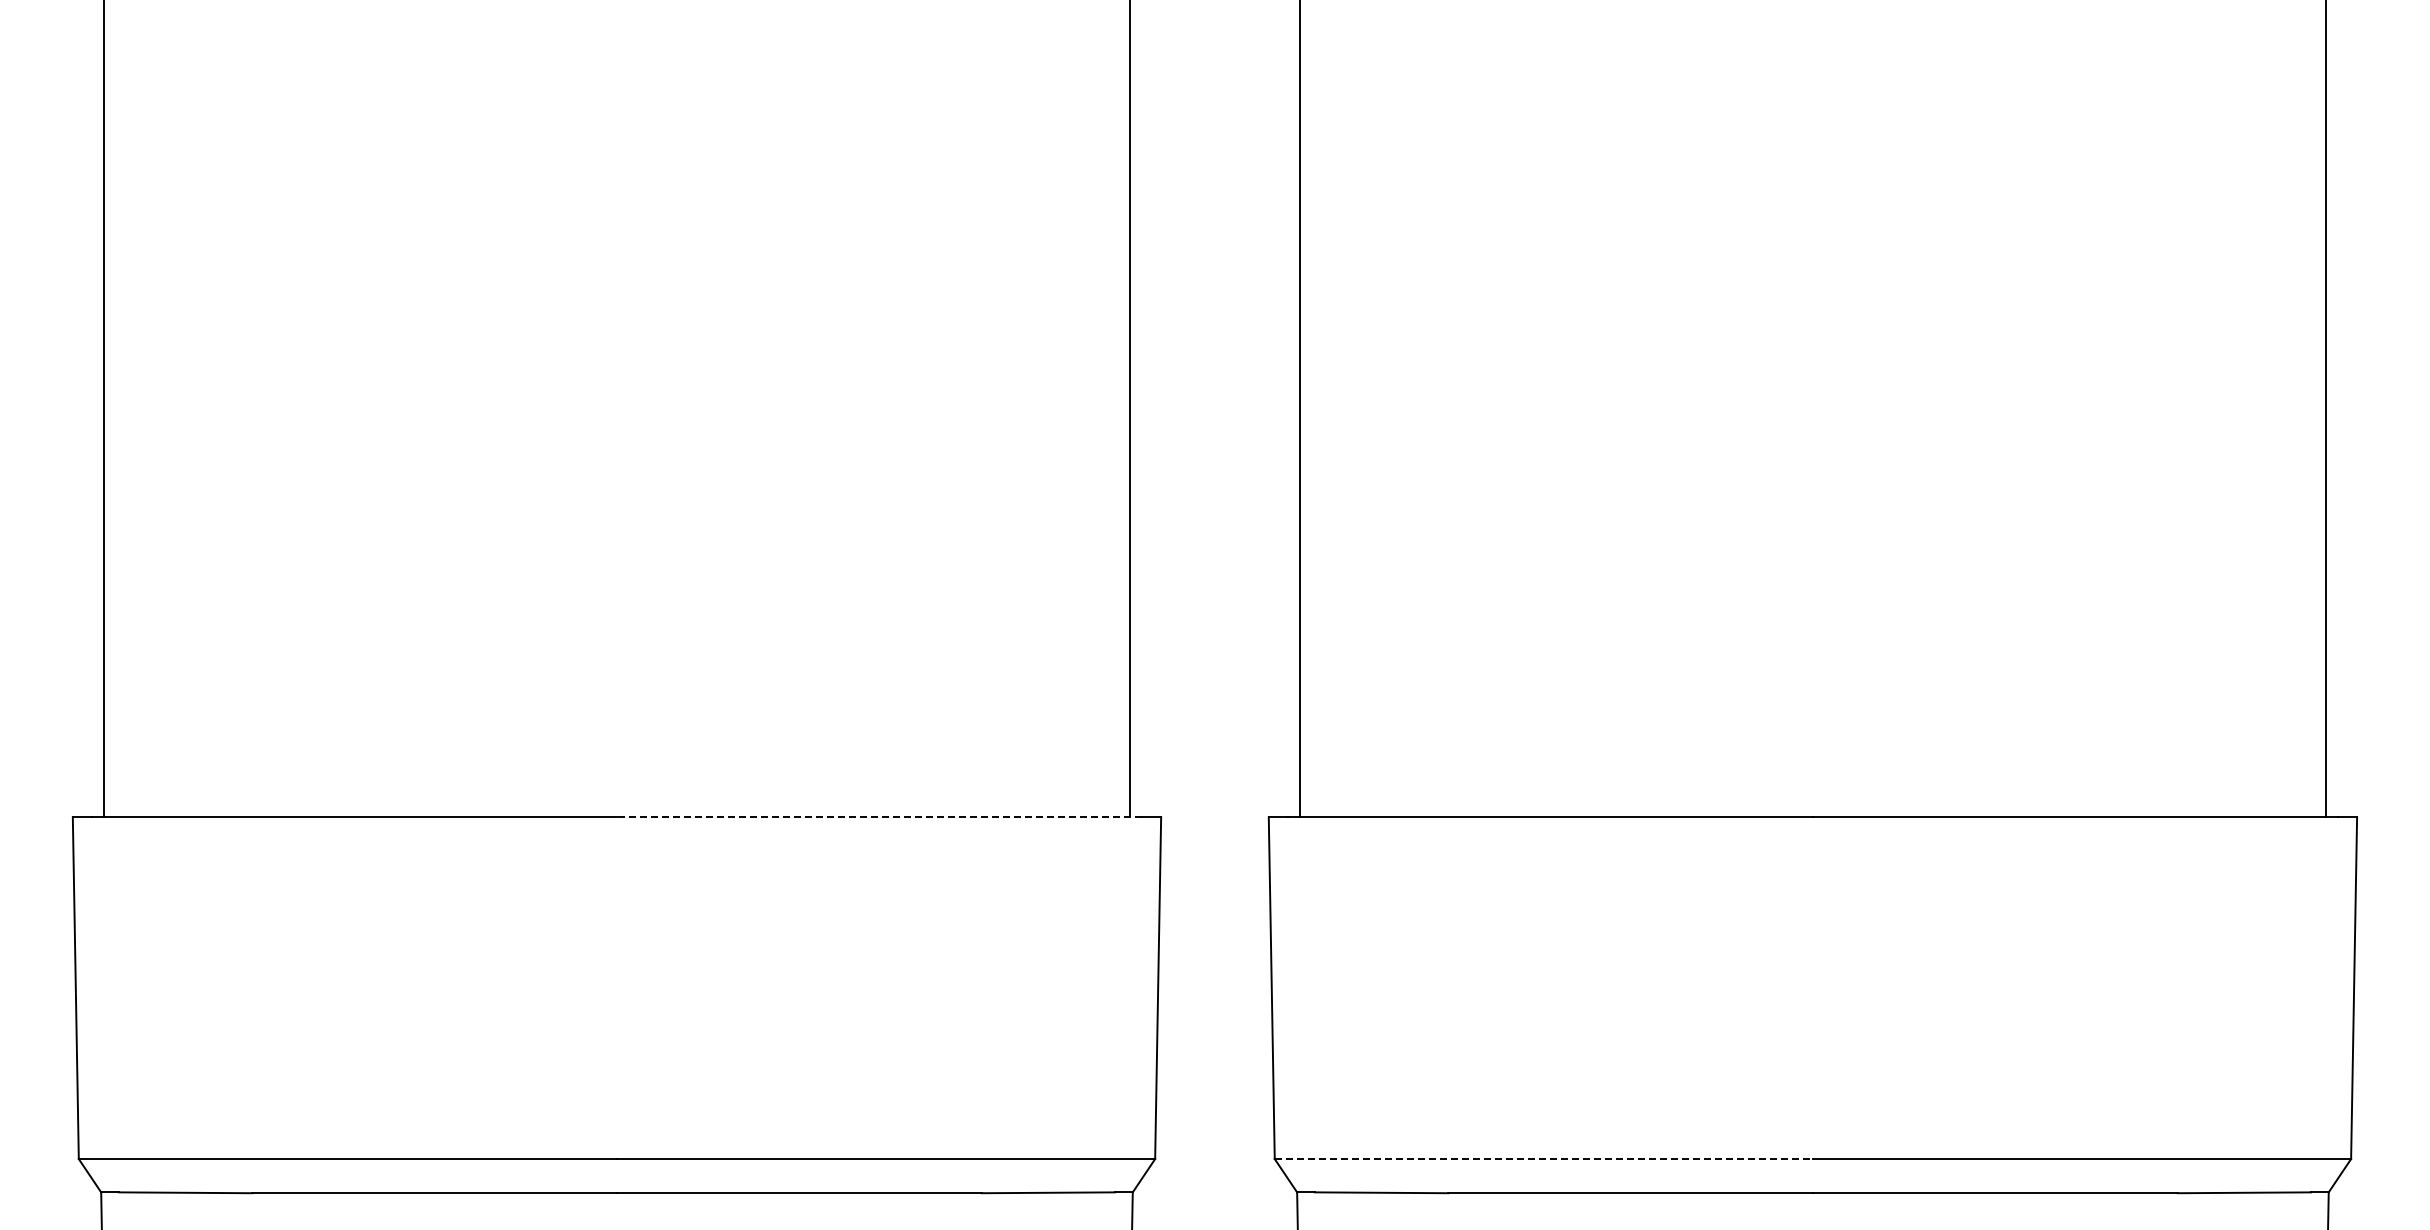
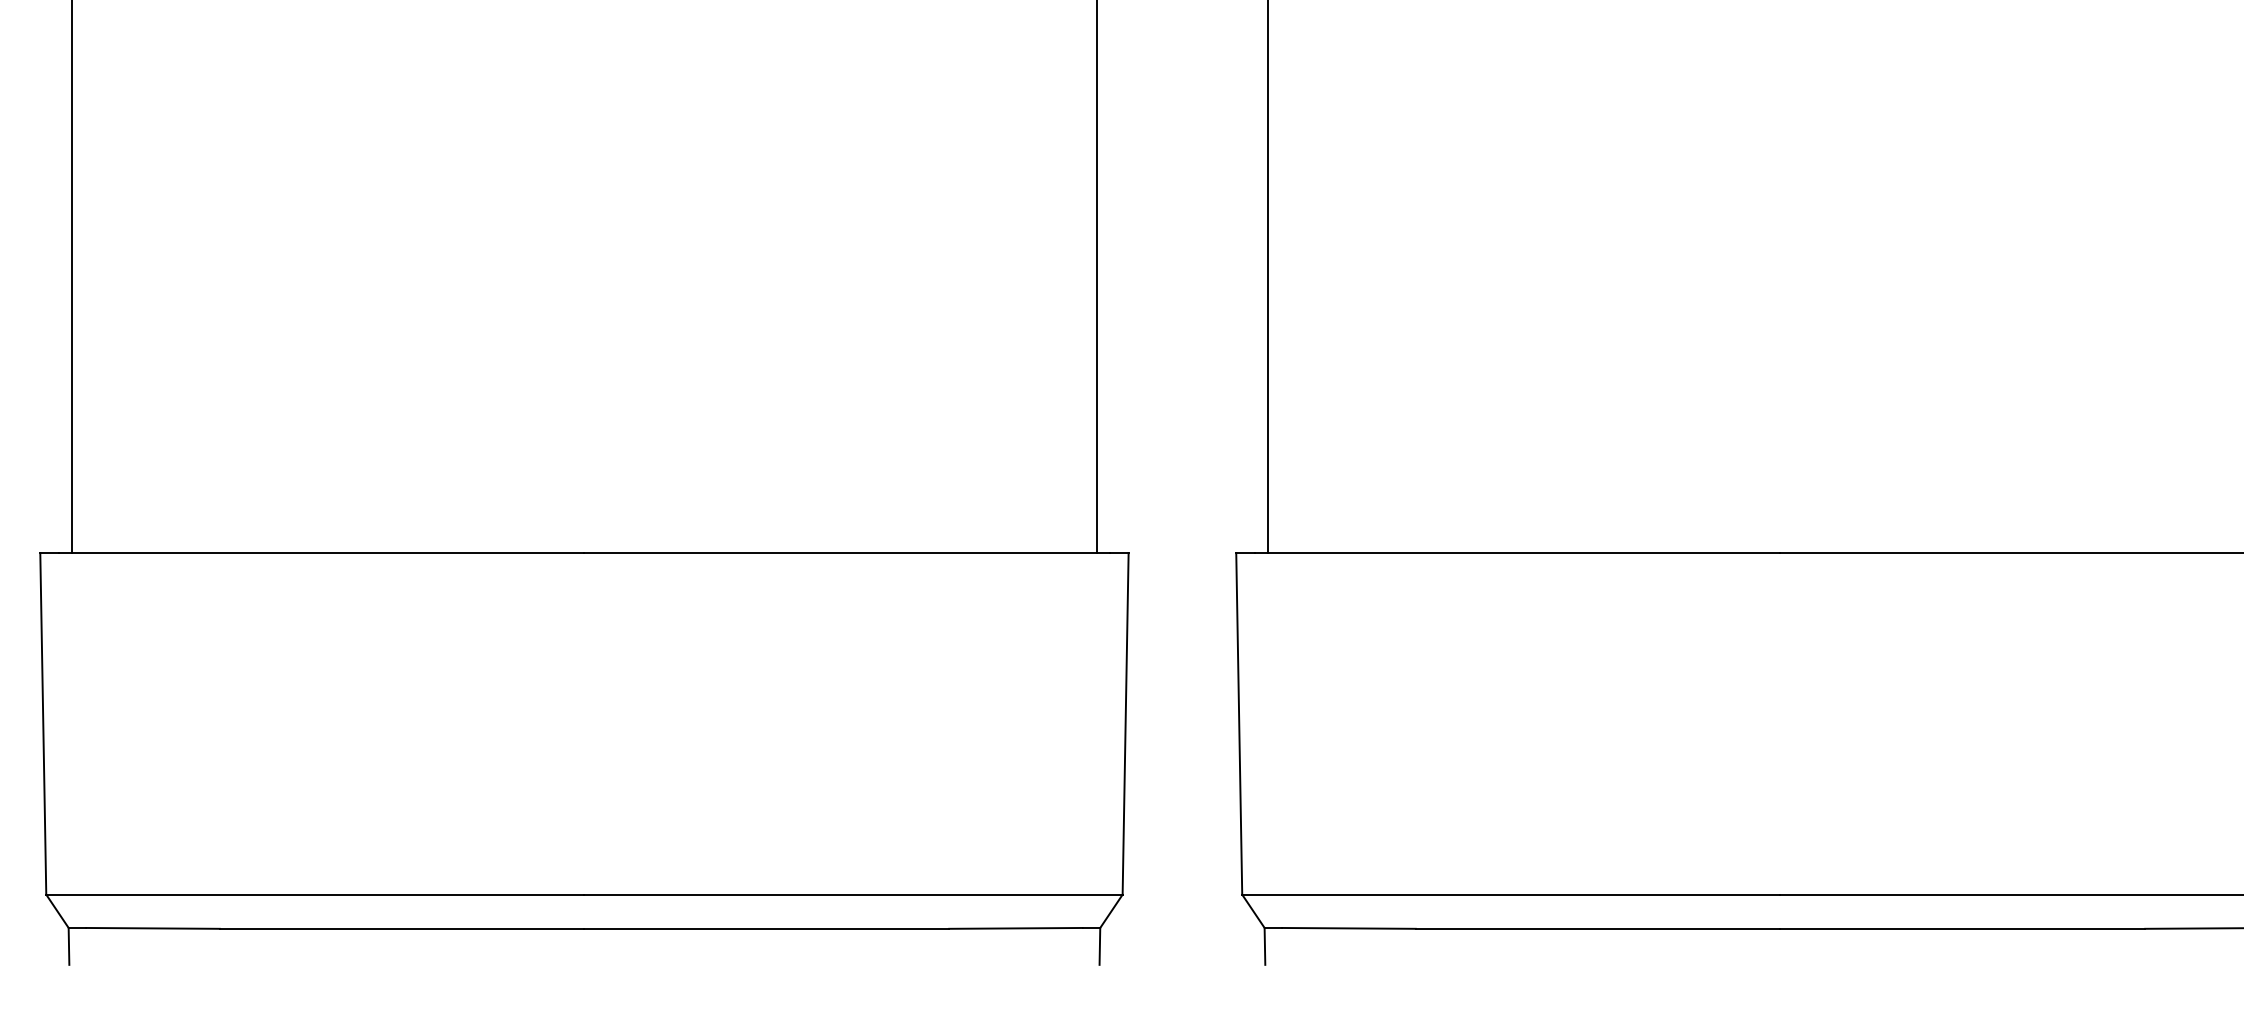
line: (879, 817) -> (846, 553), dashed -> solid
line: (1544, 1159) -> (1511, 895), dashed -> solid

